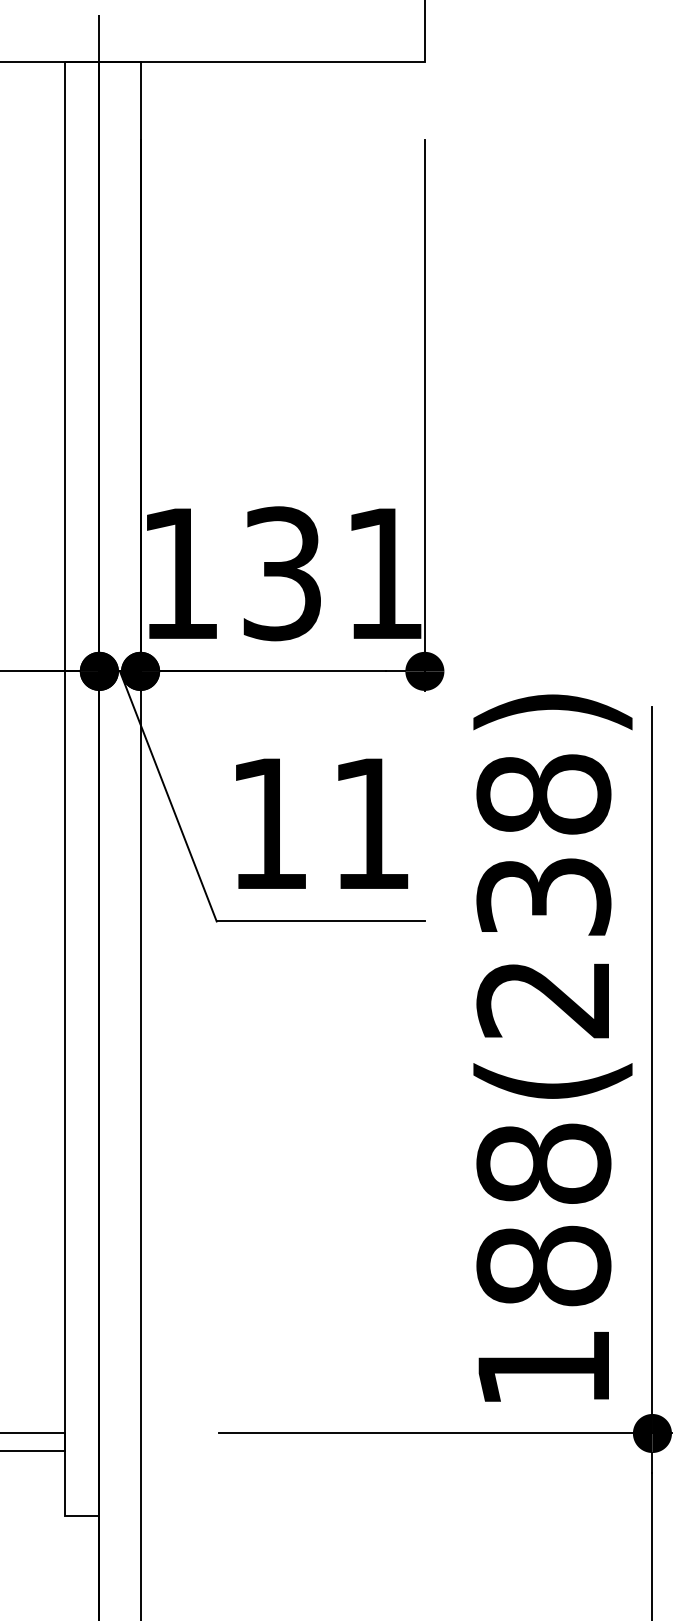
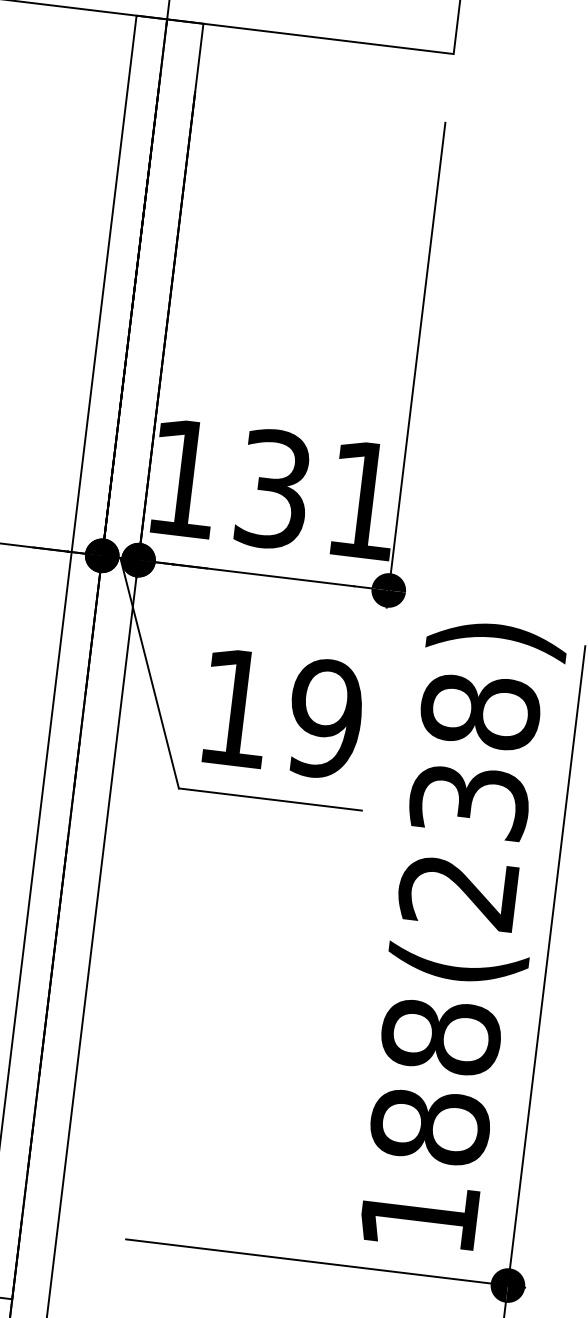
text: (370, 823) -> (324, 718), 11 -> 19

